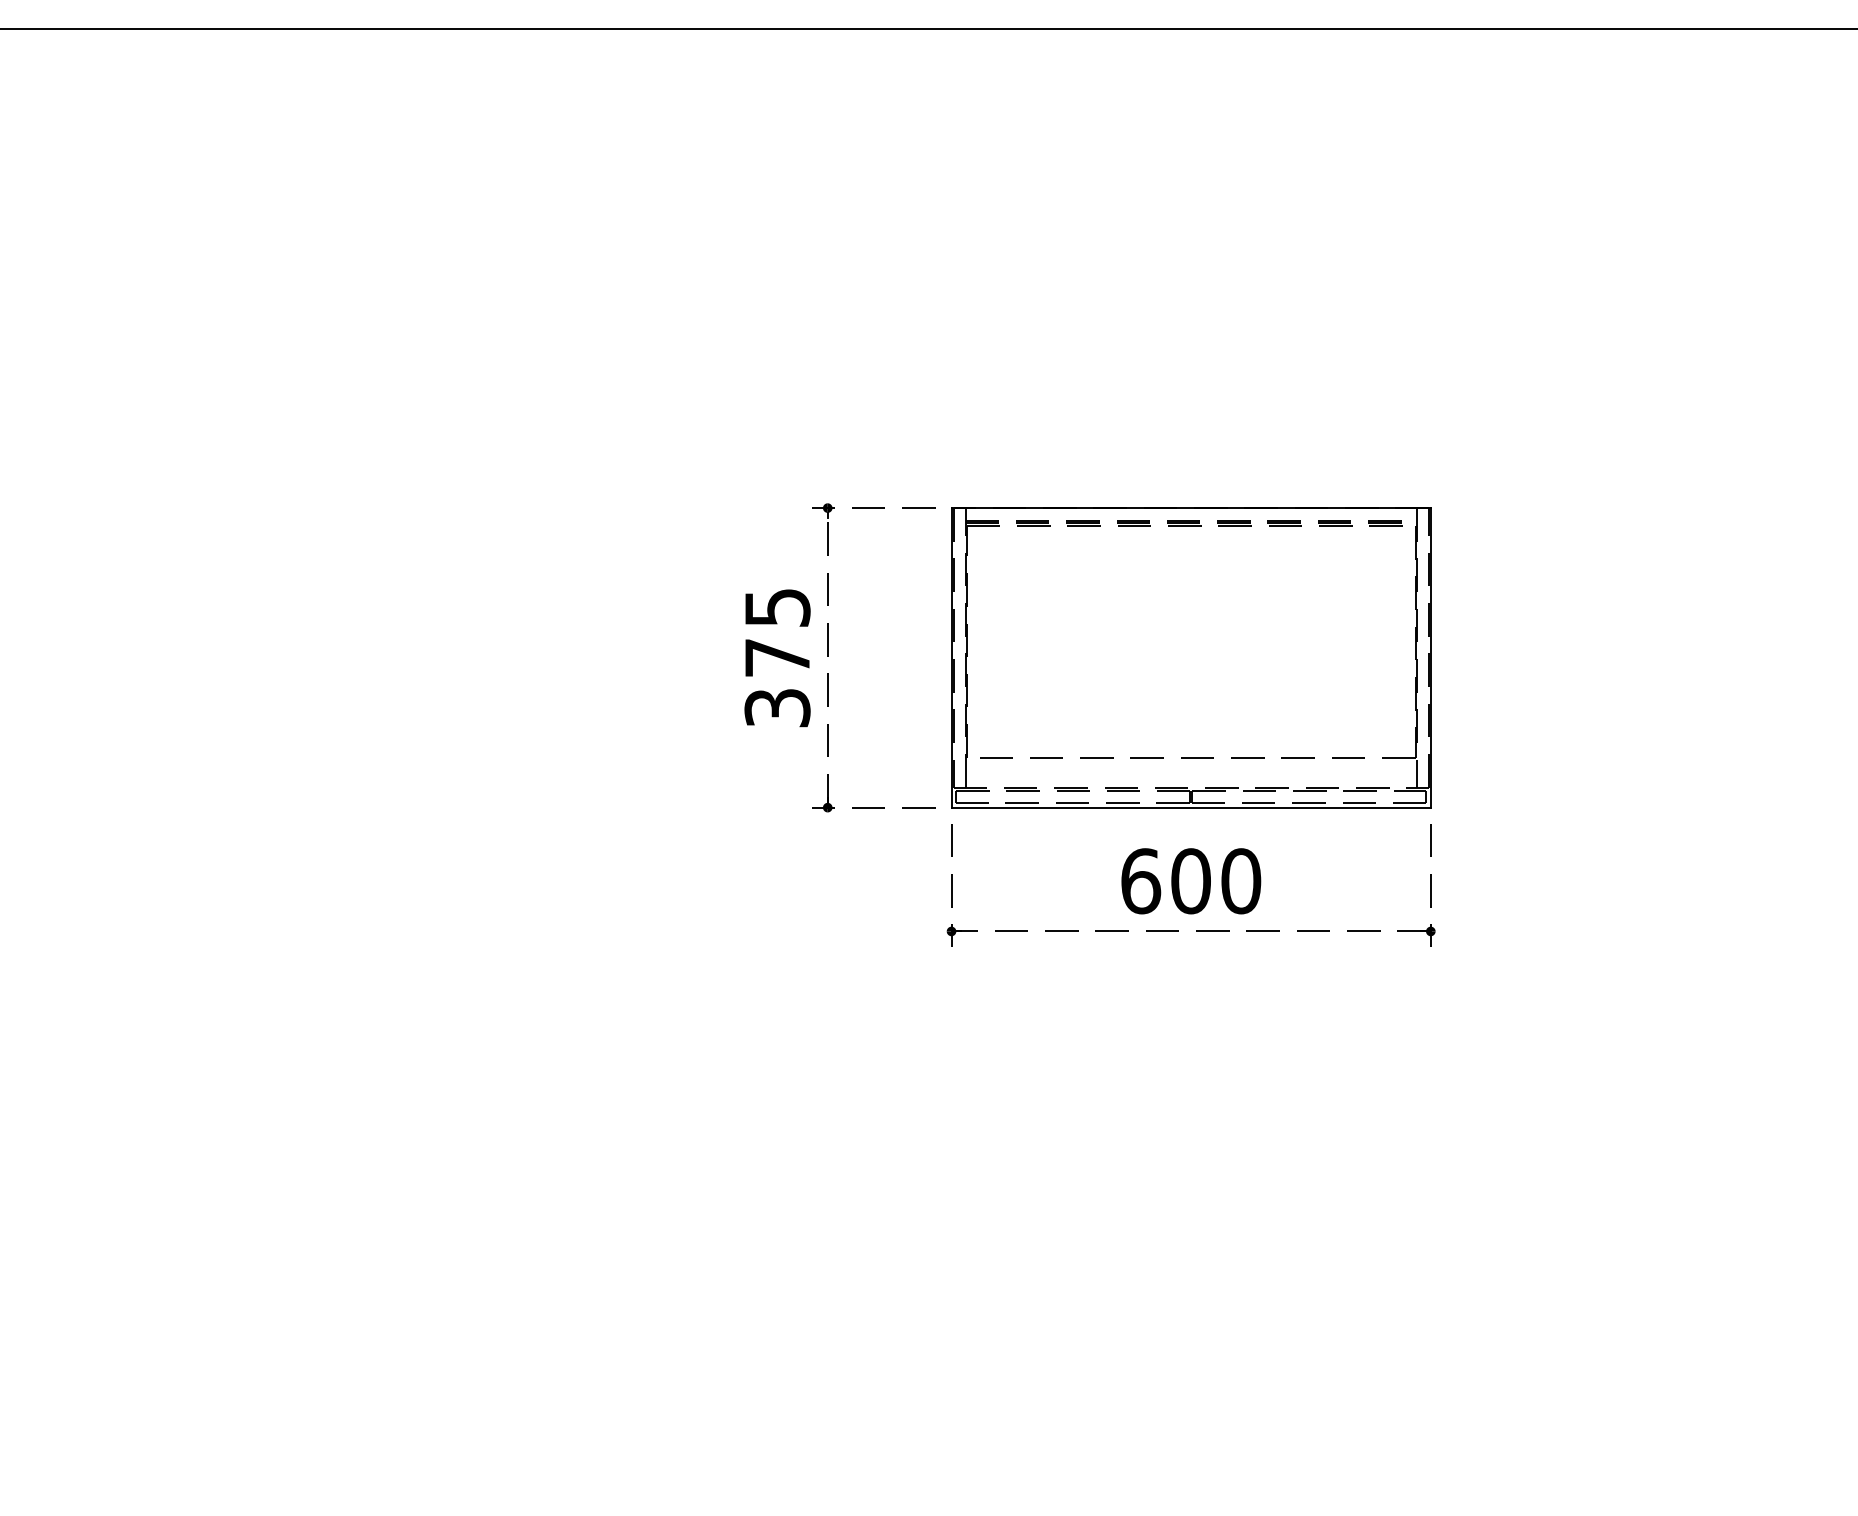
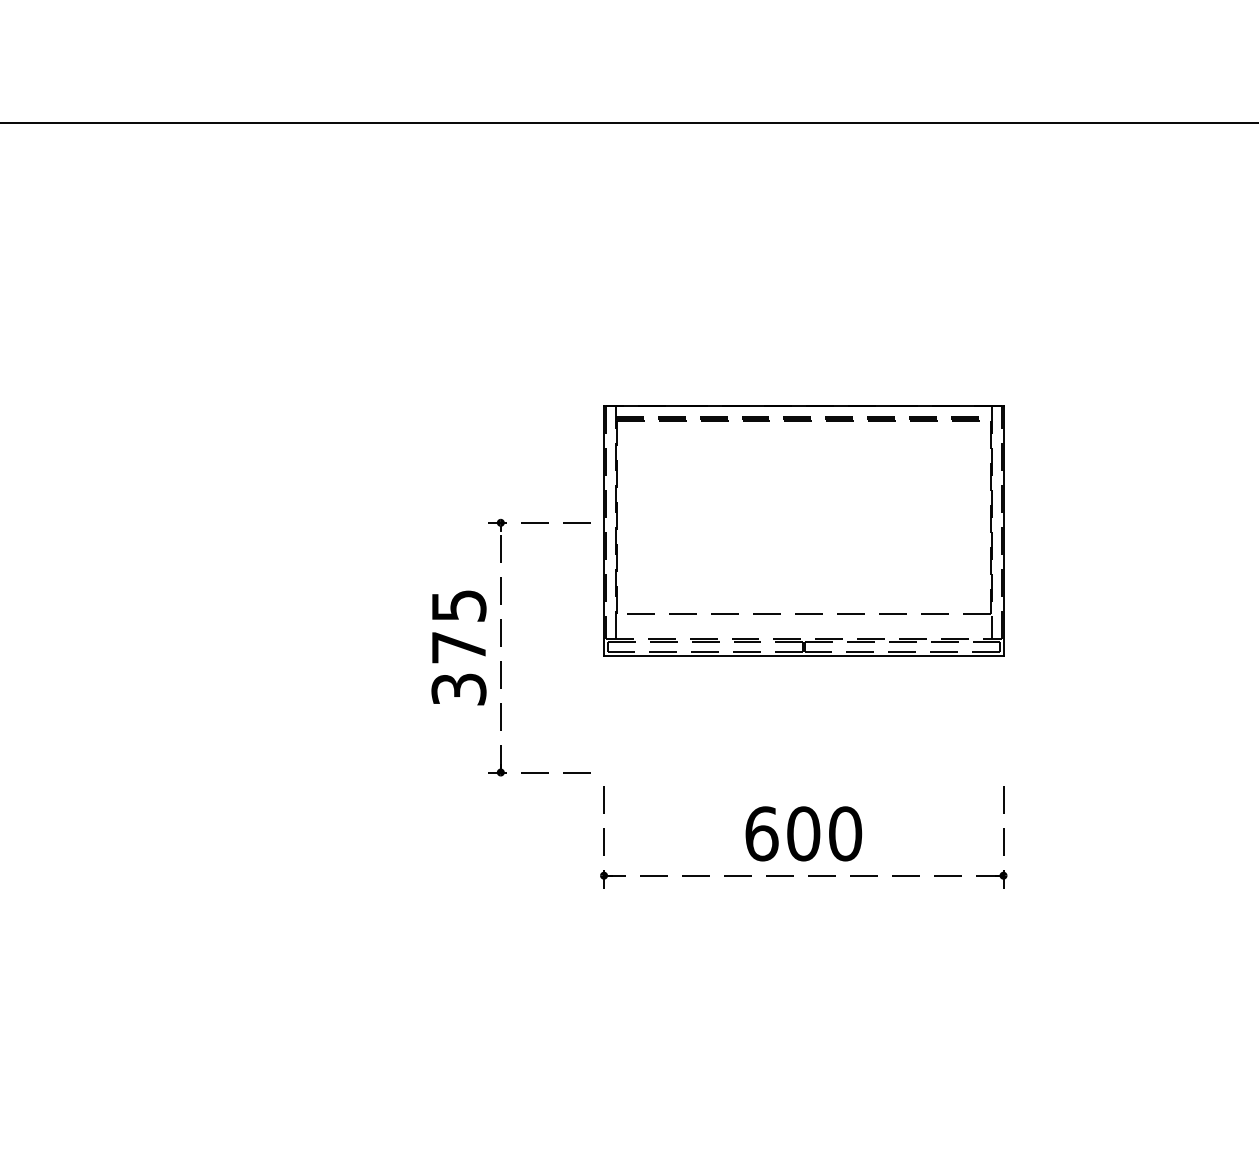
part: (1191, 657) -> (804, 530), moved

